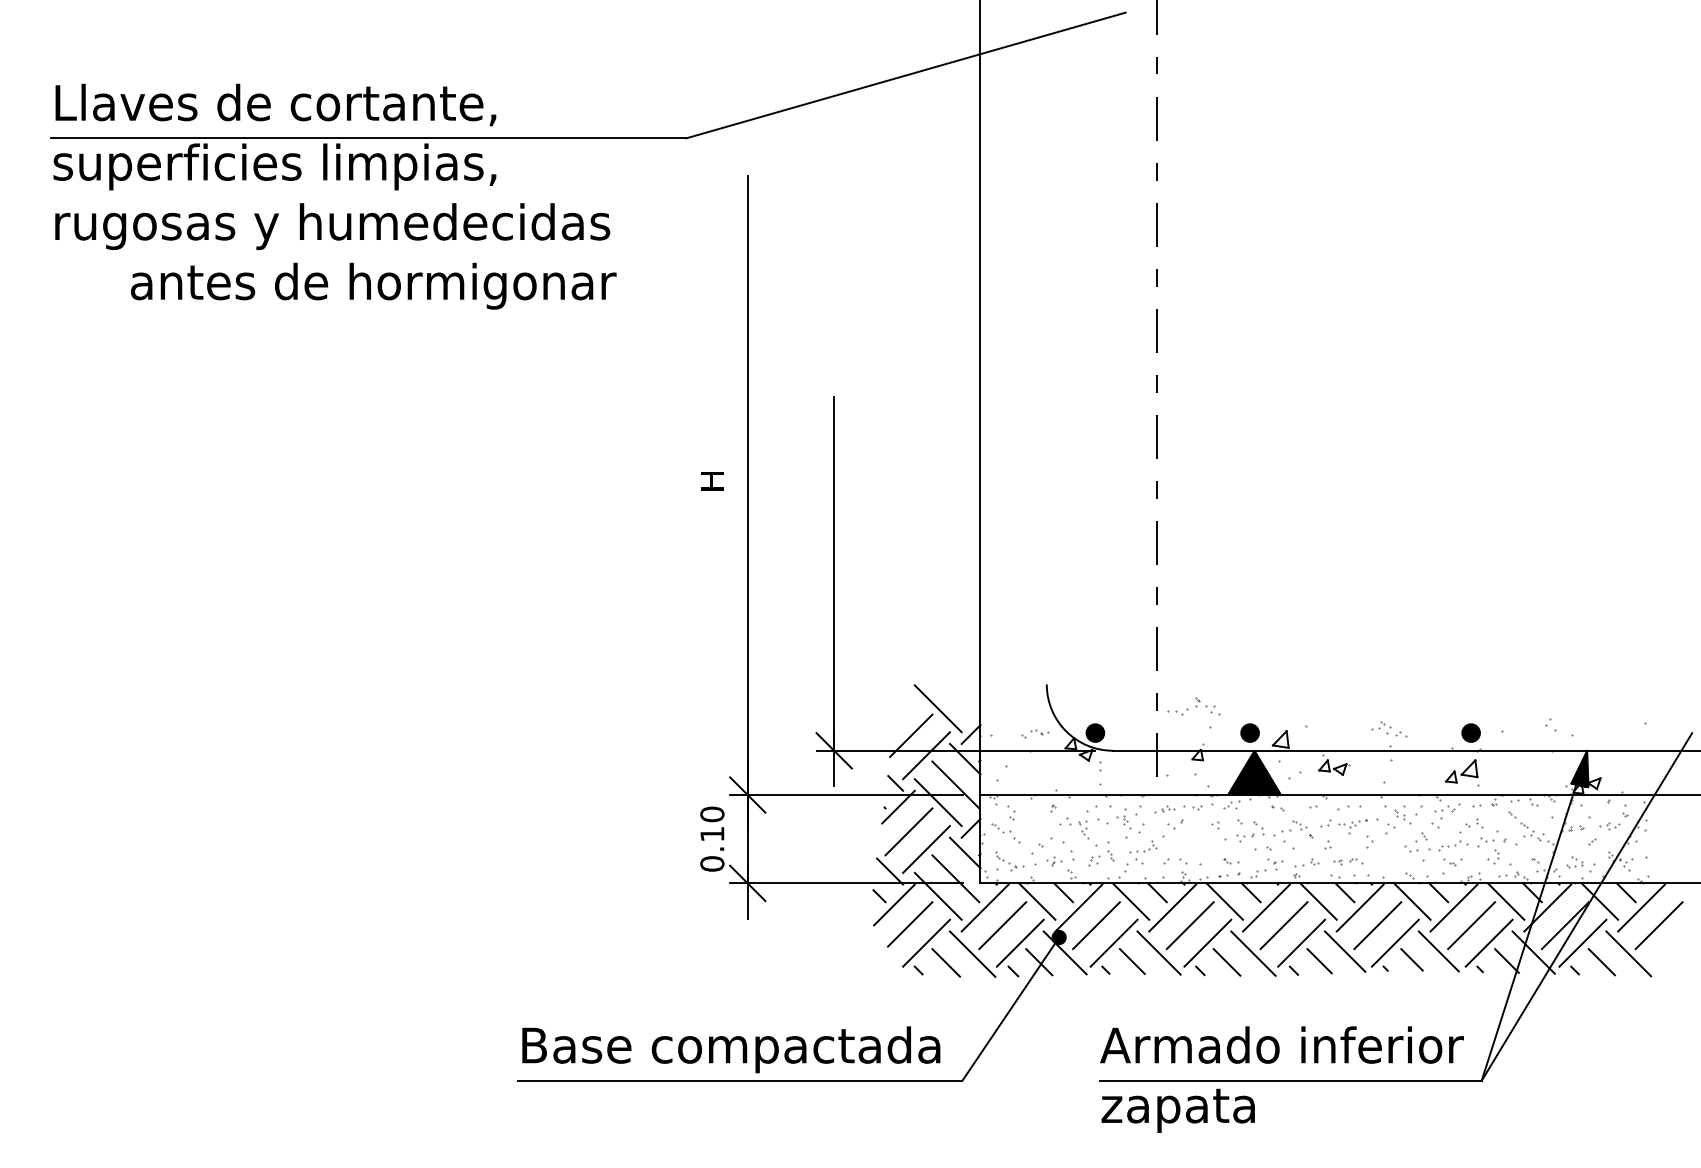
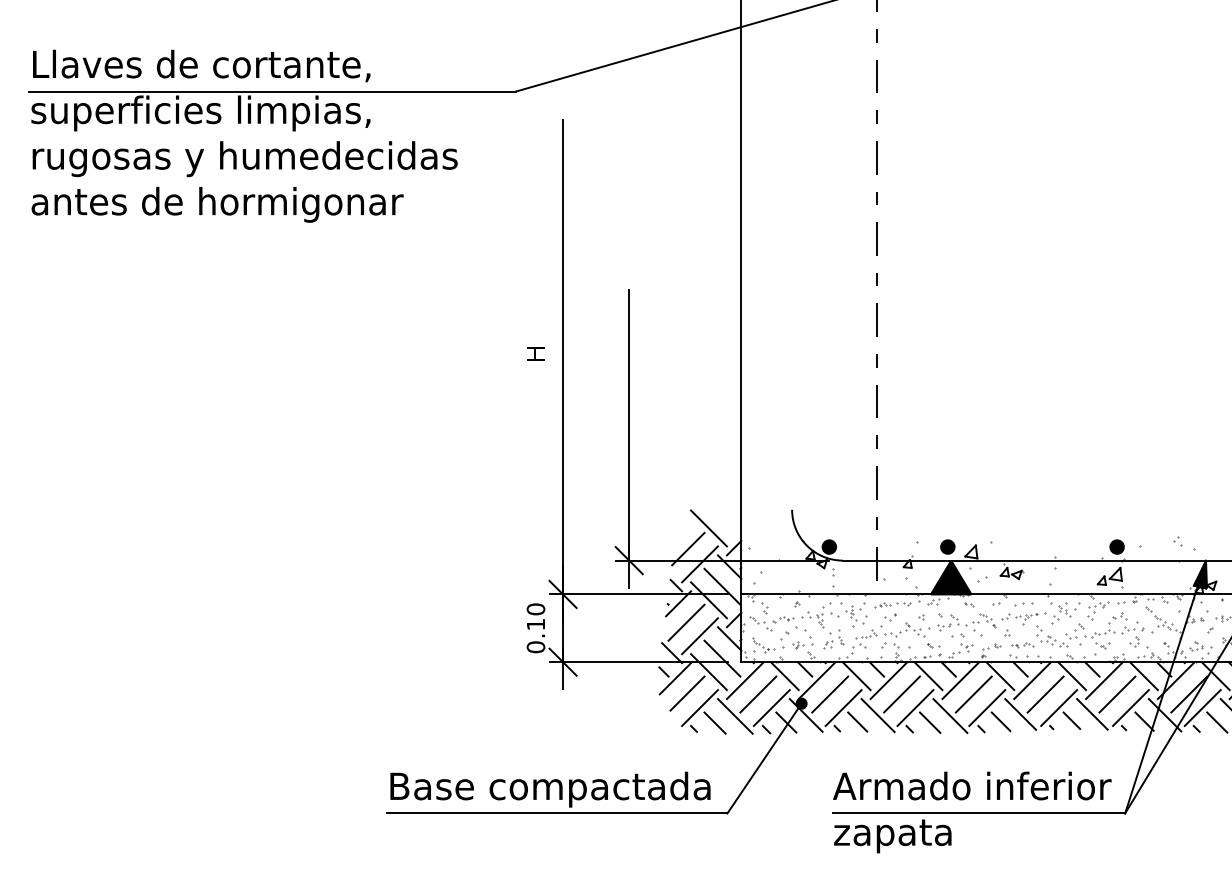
text: (373, 285) -> (217, 204), moved
part: (1193, 706) -> (904, 630), moved
part: (1389, 729) -> (1054, 641), moved
part: (1035, 733) -> (783, 619), moved

